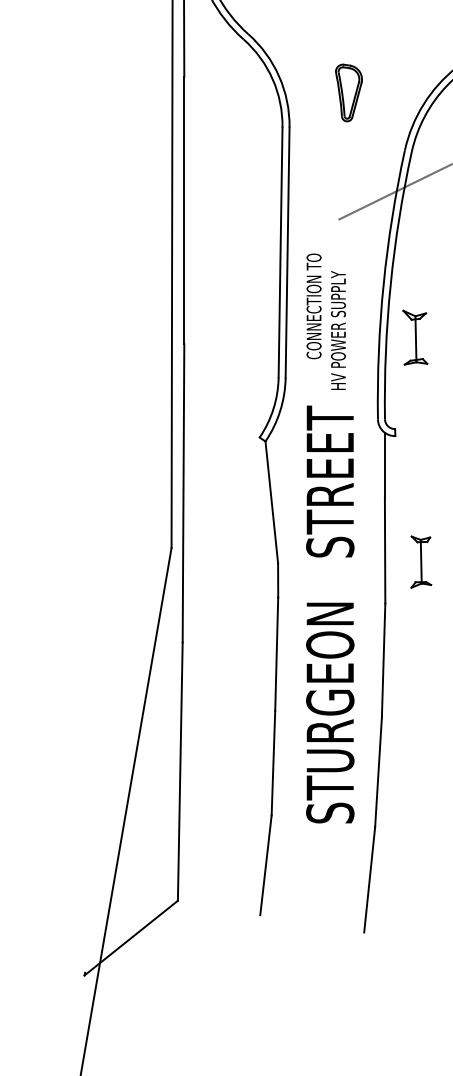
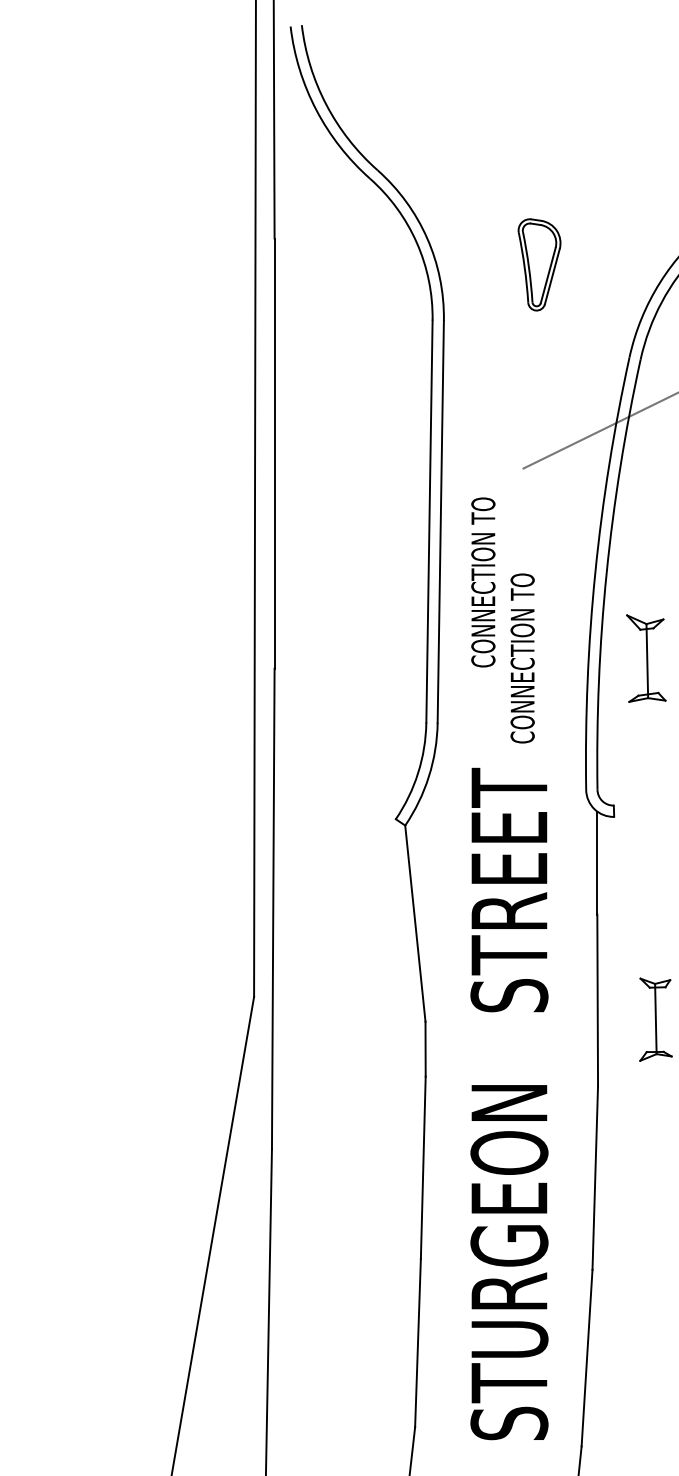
text: (313, 306) -> (482, 582), moved
text: (338, 330) -> (522, 646), HV POWER SUPPLY -> CONNECTION TO

